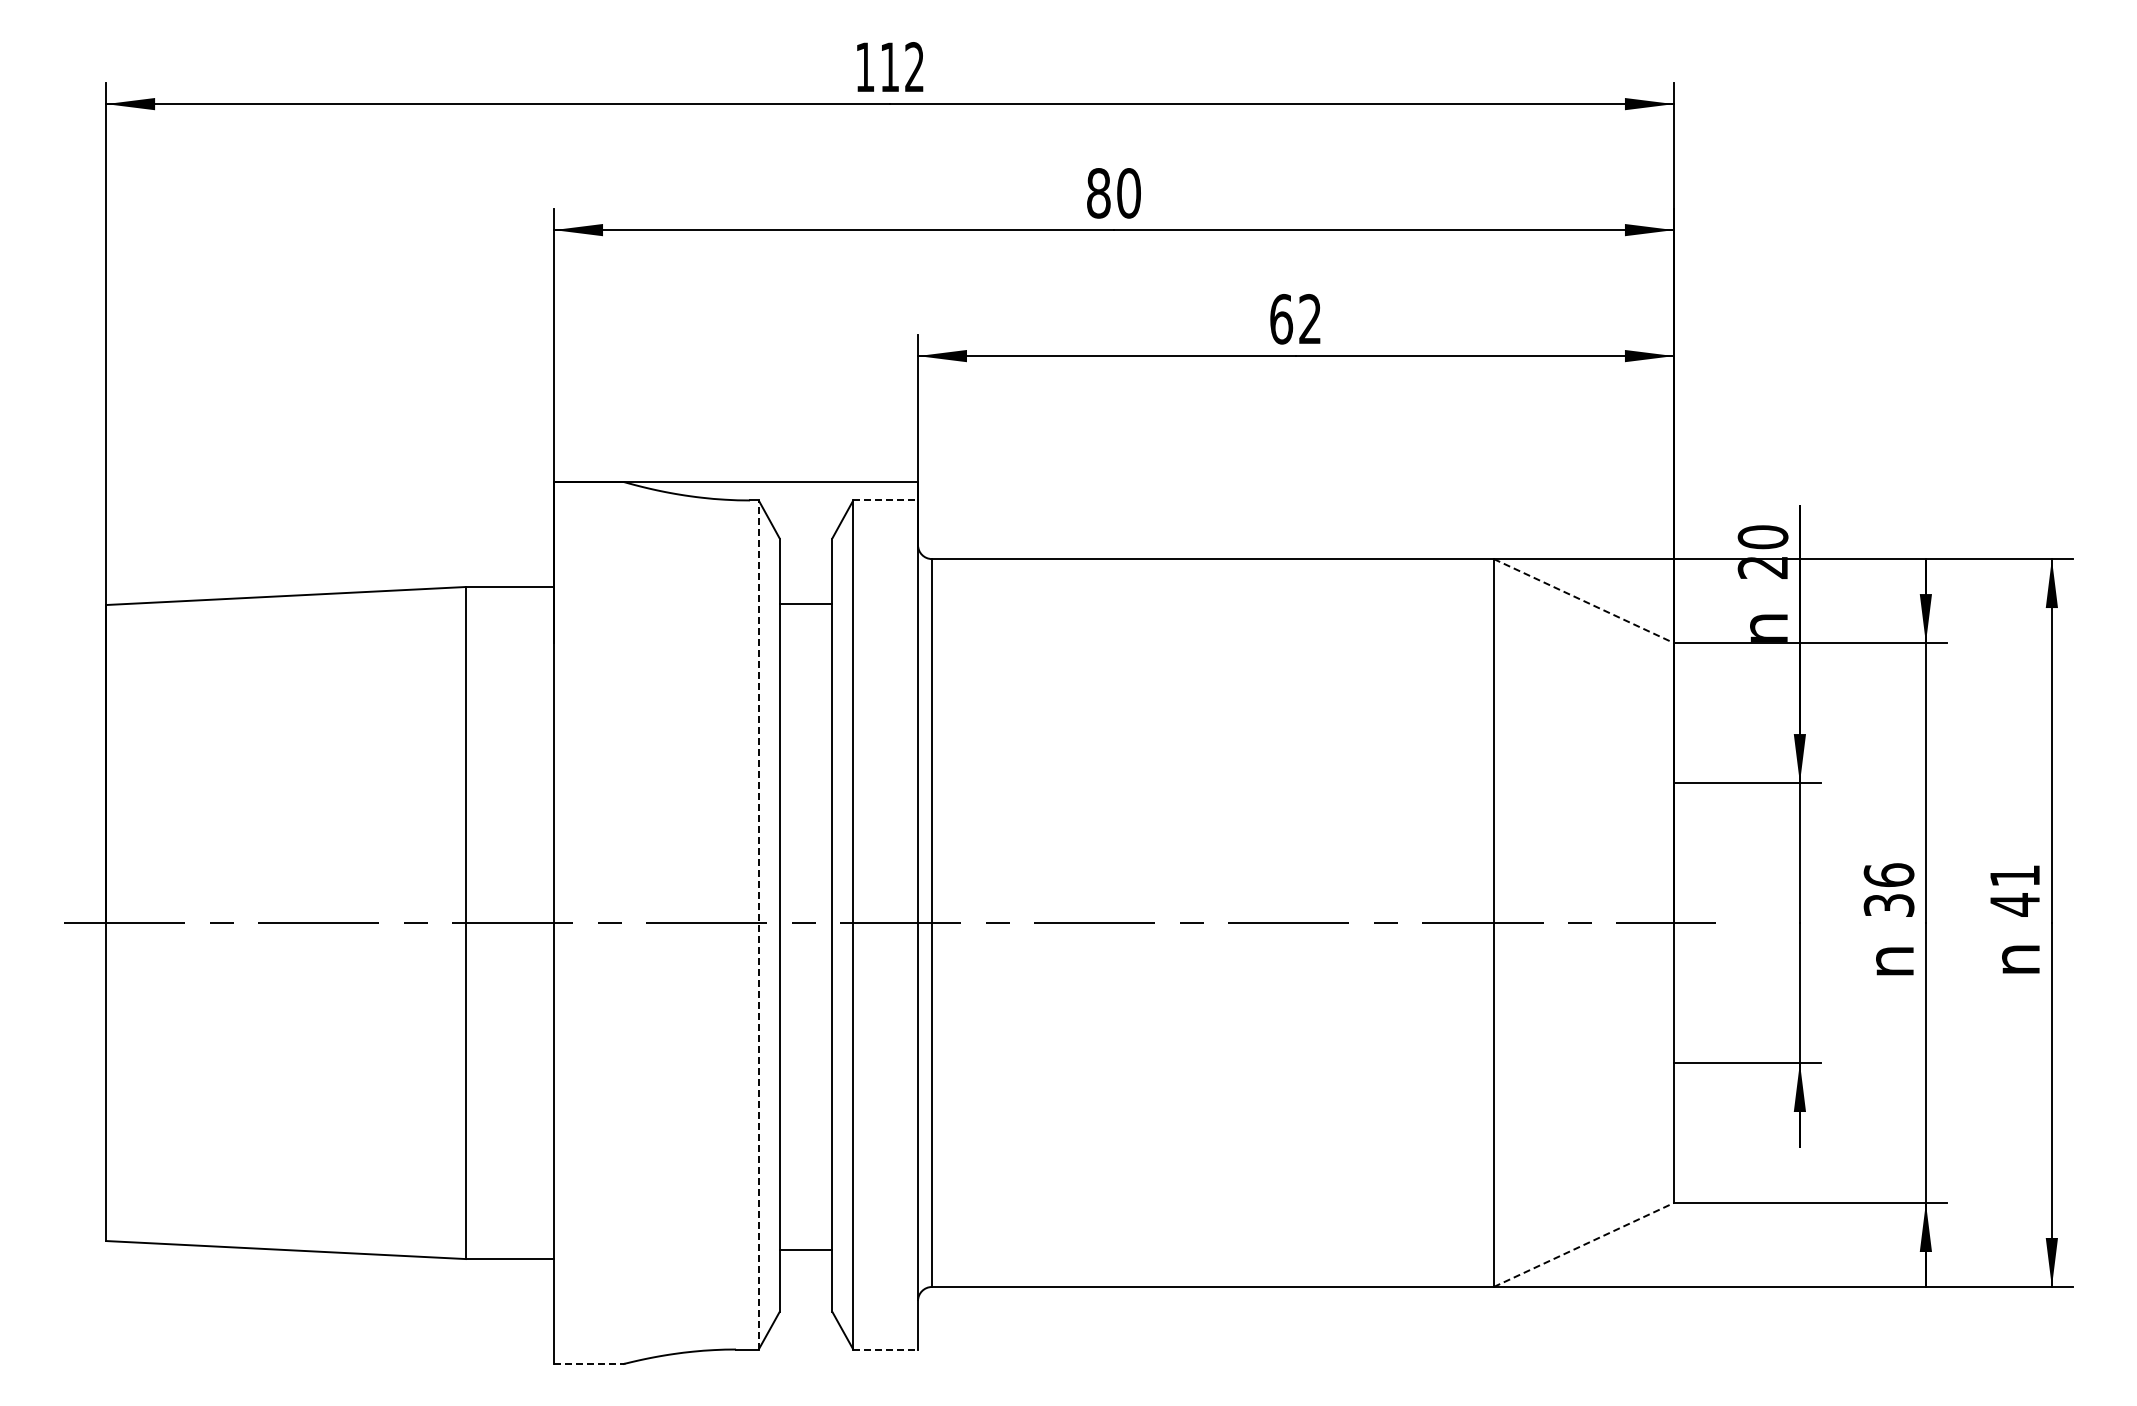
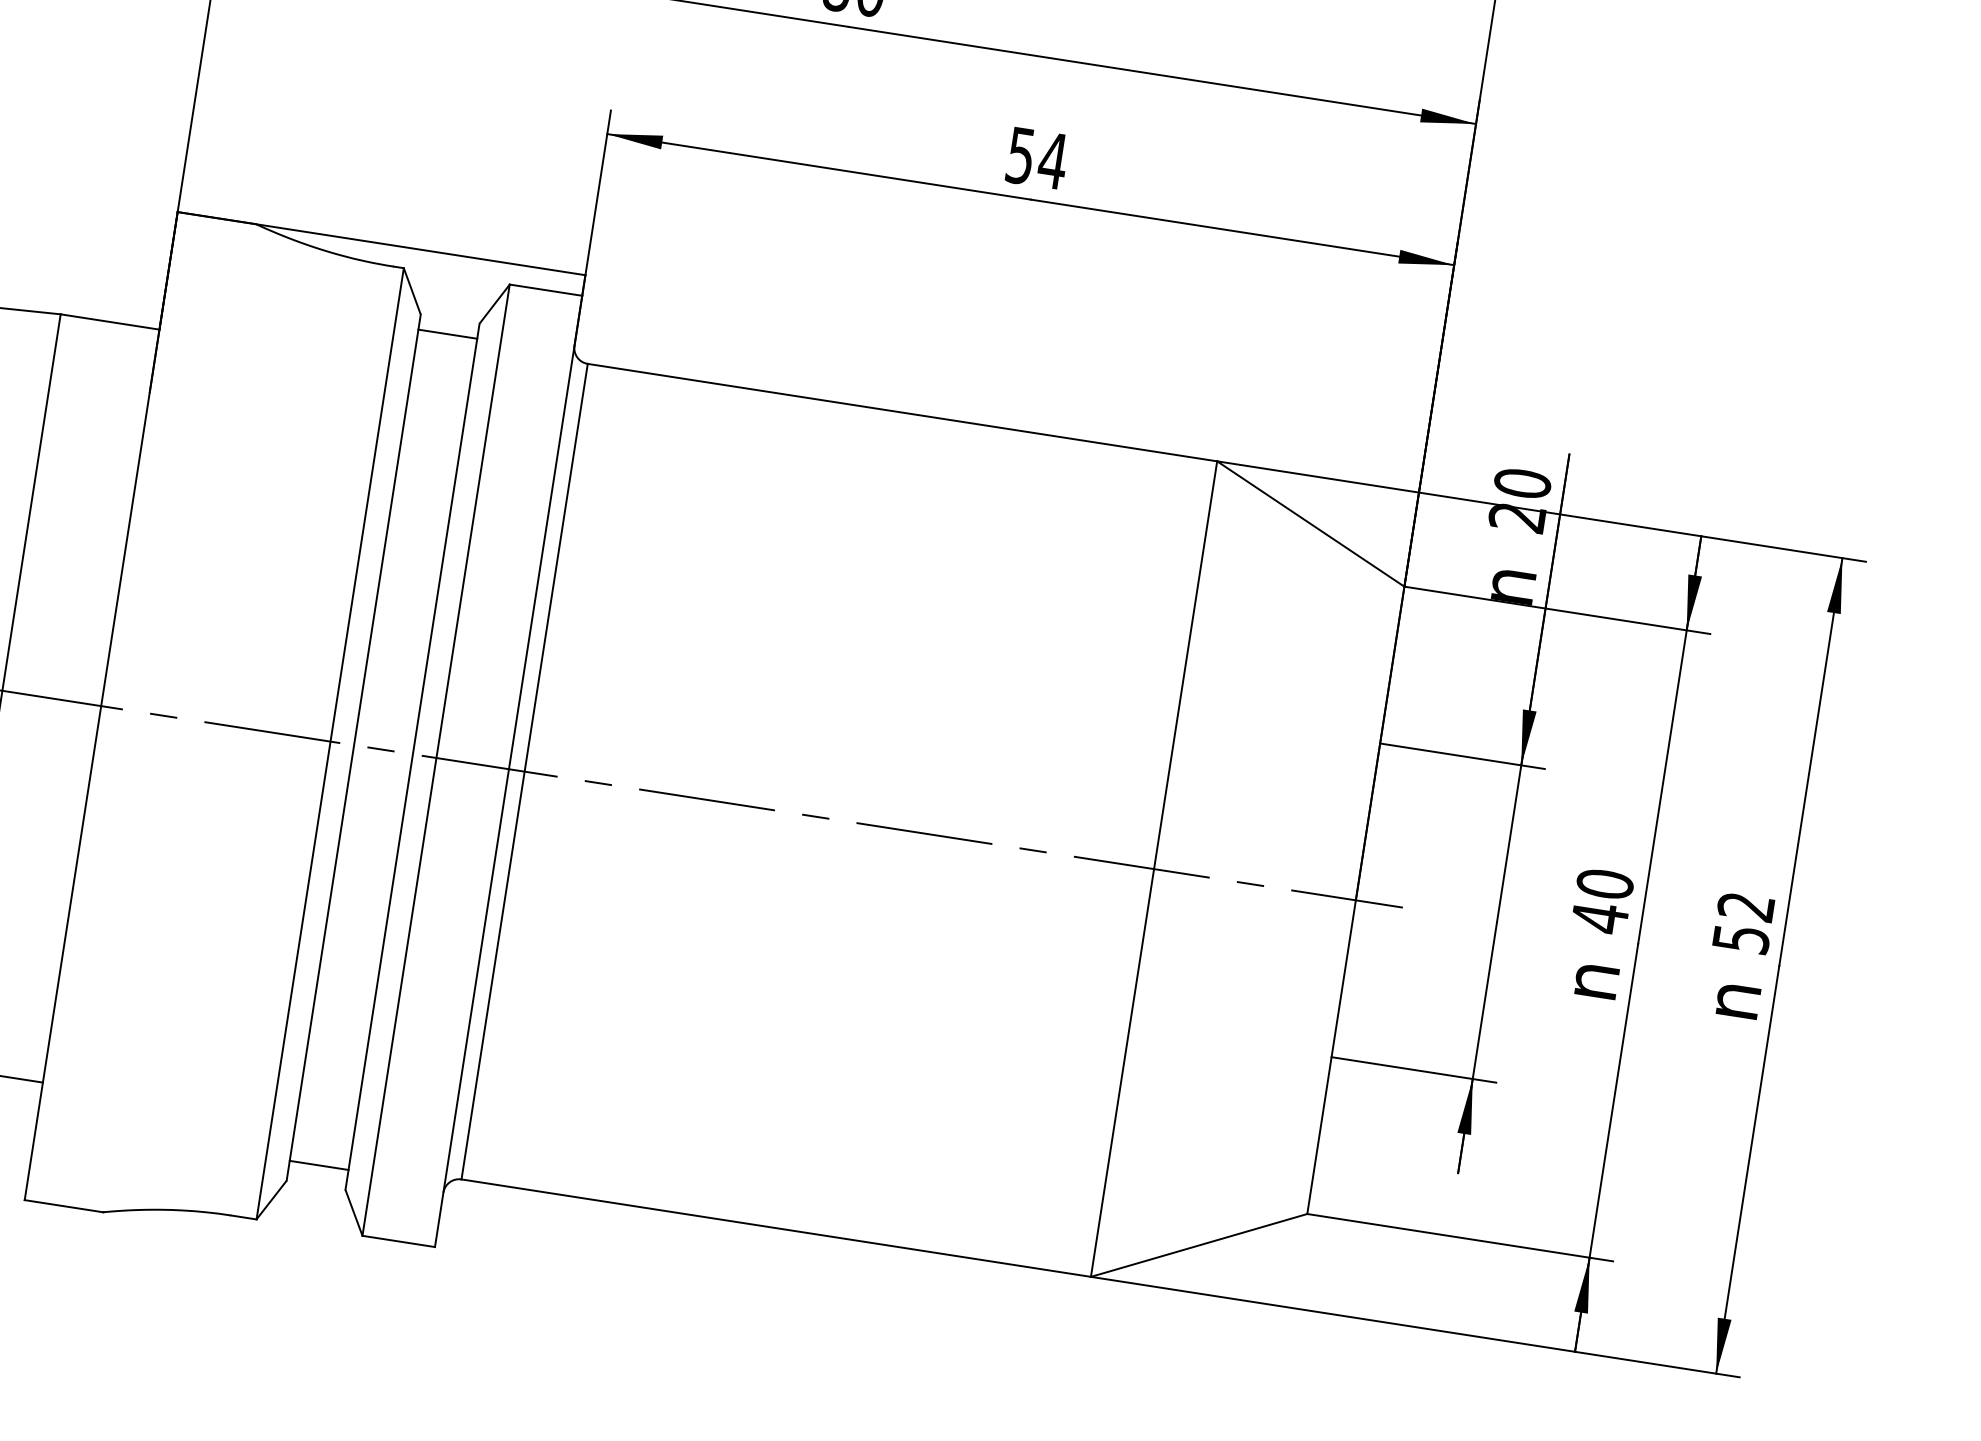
text: (1296, 319) -> (1037, 158), 62 -> 54
line: (886, 500) -> (546, 290), dashed -> solid
line: (1584, 601) -> (1311, 524), dashed -> solid
line: (805, 604) -> (447, 334), moved
text: (1888, 890) -> (1601, 901), 36 -> 40
text: (2014, 890) -> (1743, 922), 41 -> 52
line: (758, 924) -> (330, 743), dashed -> solid
line: (1584, 1244) -> (1199, 1244), dashed -> solid
line: (805, 1249) -> (318, 1164), moved
line: (886, 1349) -> (399, 1241), dashed -> solid
line: (589, 1363) -> (64, 1205), dashed -> solid

